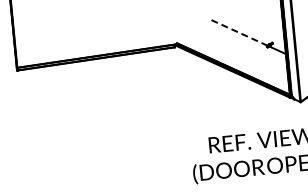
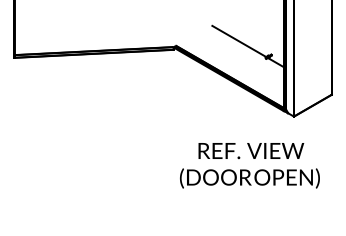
line: (239, 32) -> (239, 41), dashed -> solid

